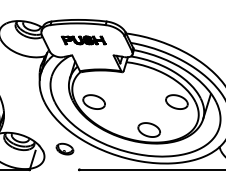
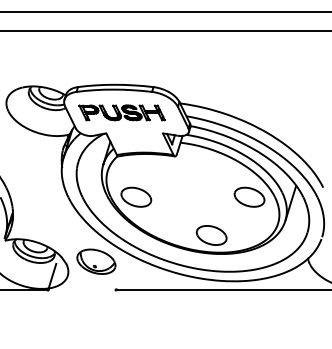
part: (83, 40) -> (121, 112), size x1.43
part: (65, 149) -> (96, 261), size x1.67

